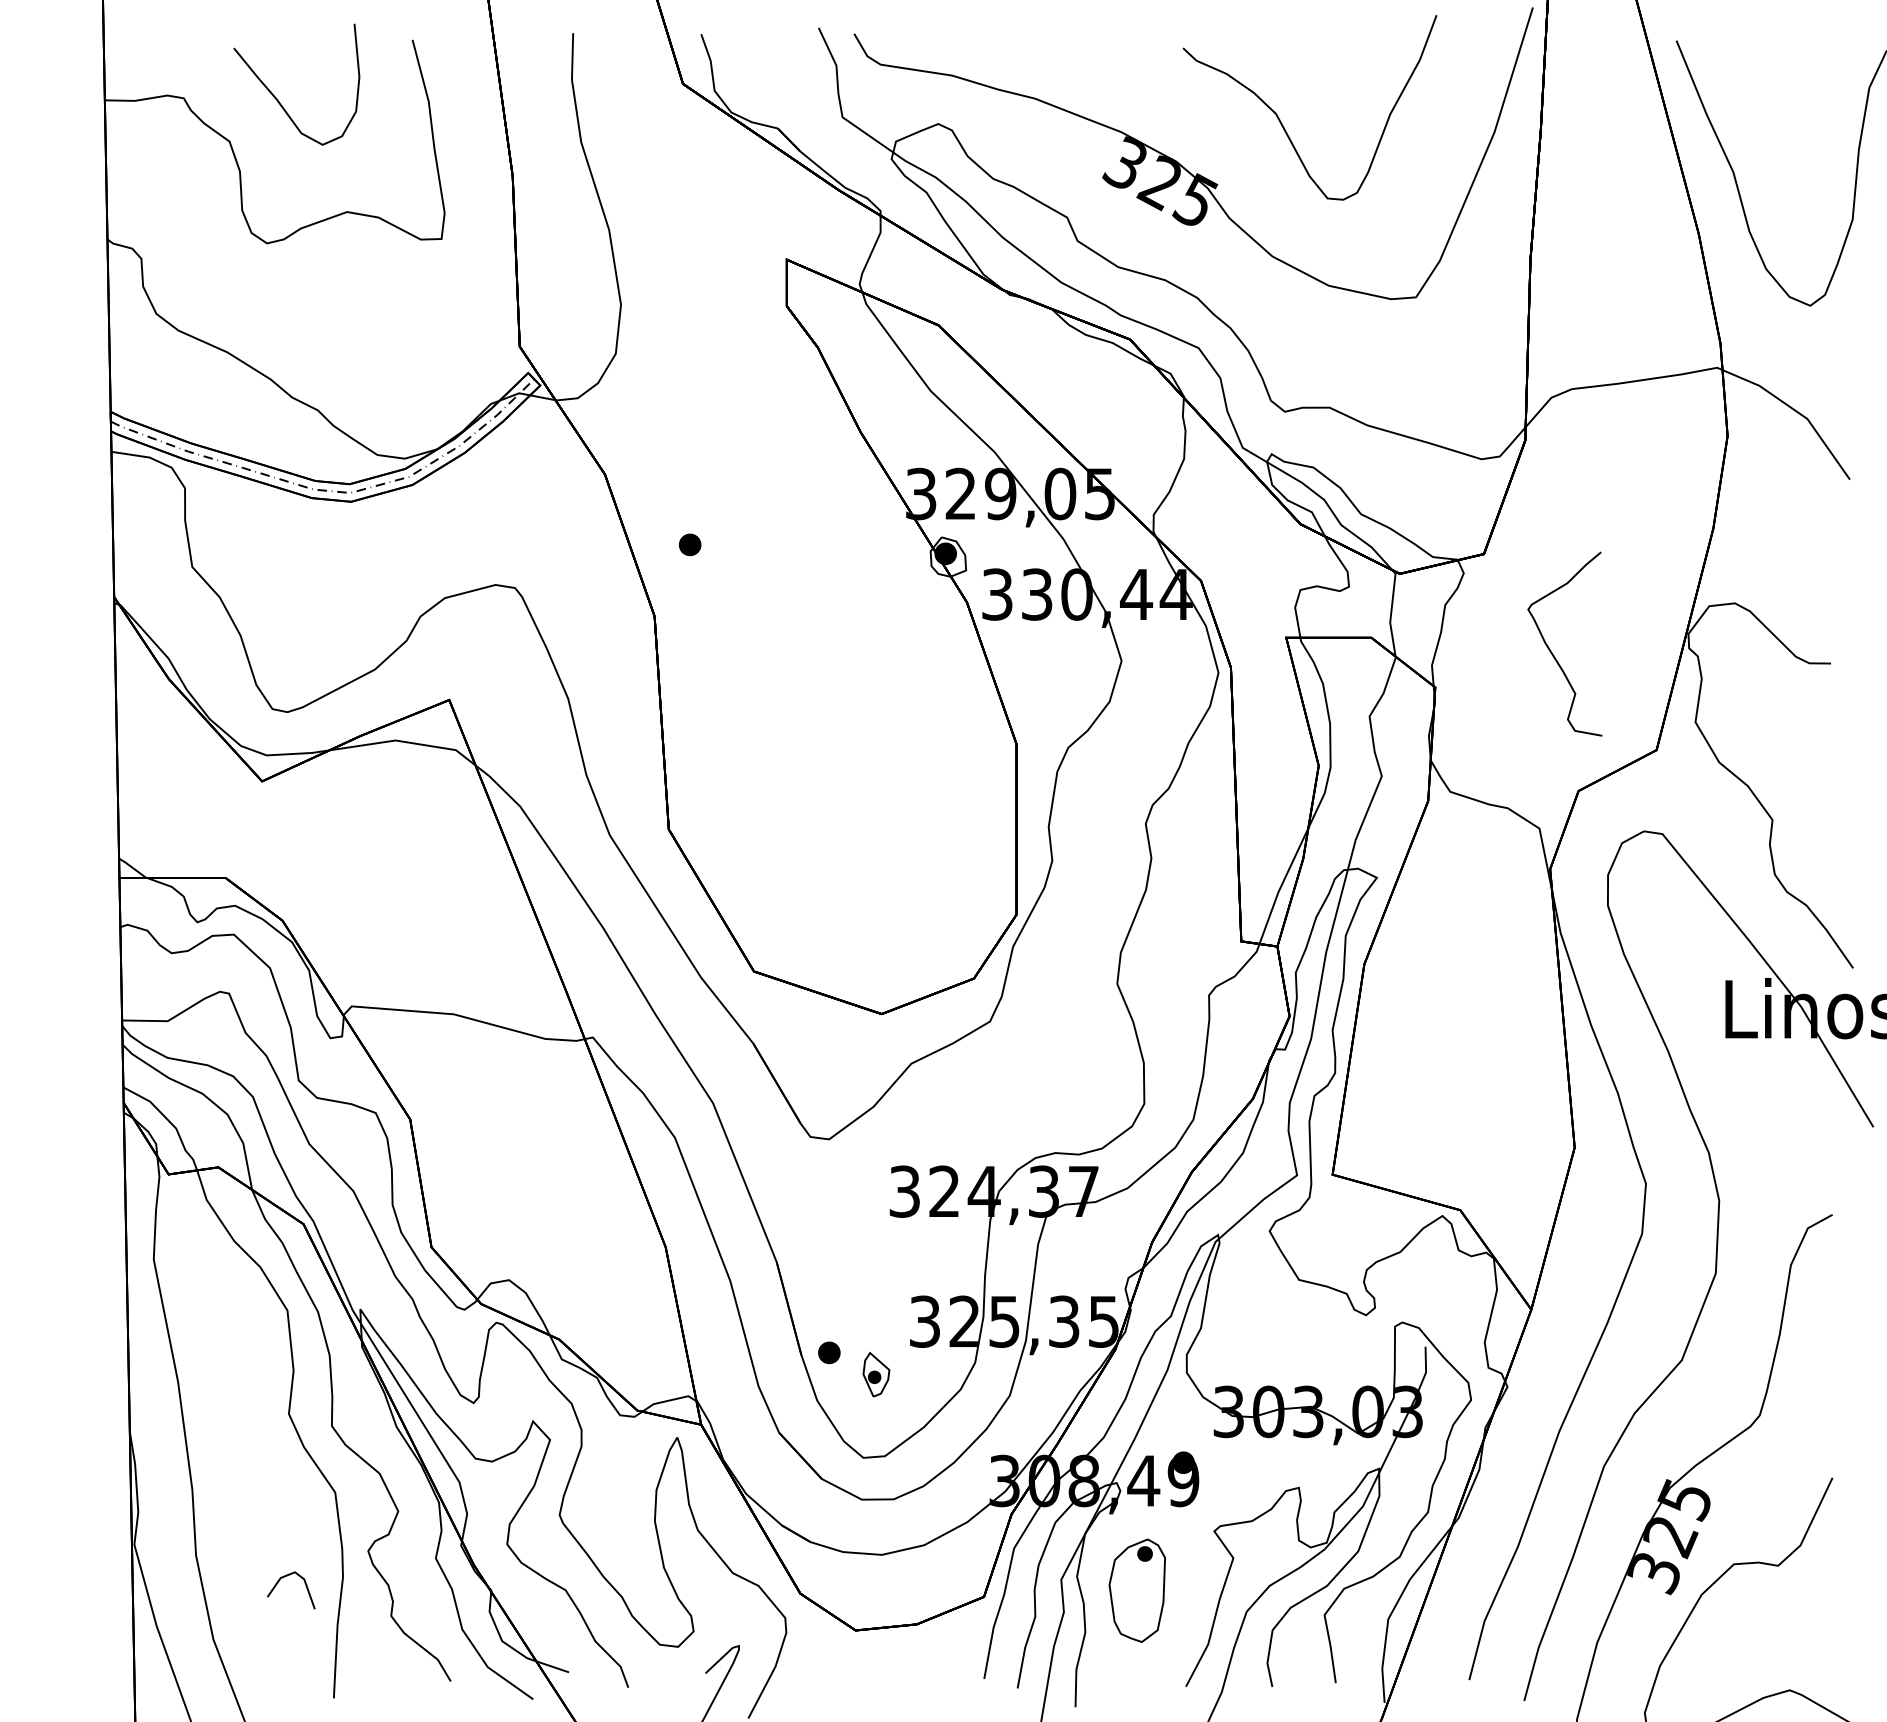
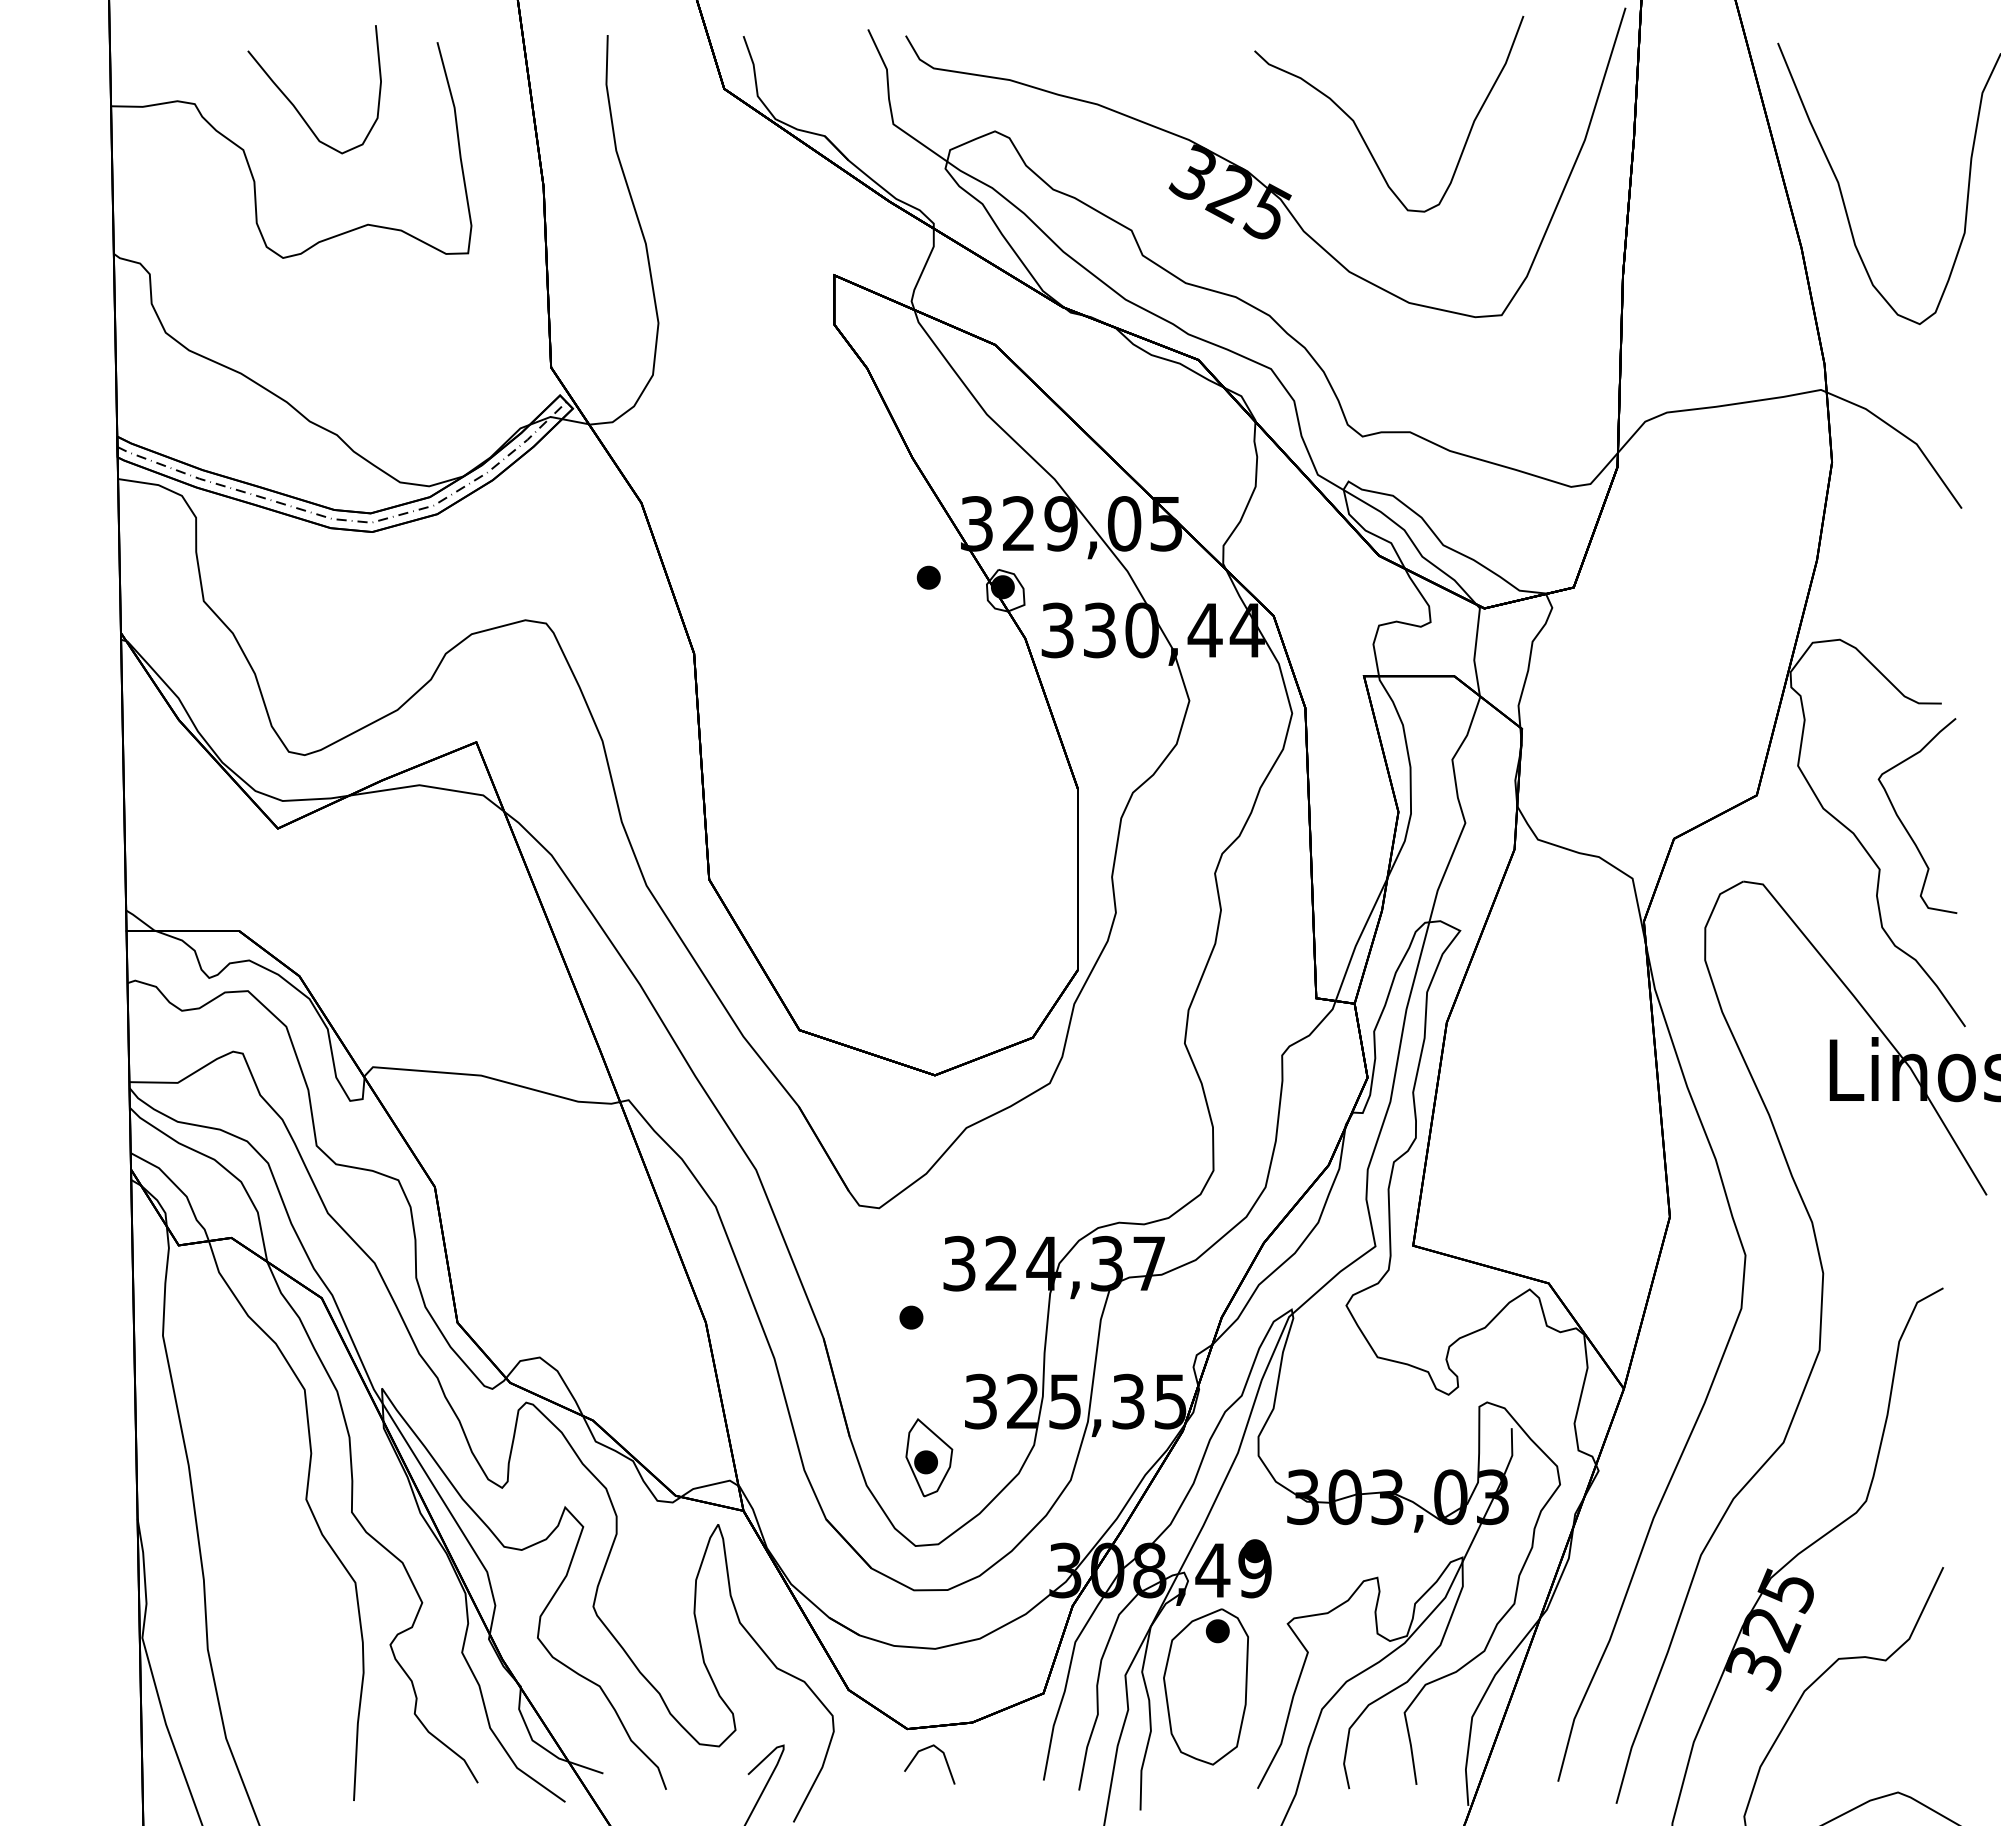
part: (689, 544) -> (928, 577), moved
curve: (1551, 651) -> (1903, 823), moved
part: (829, 1352) -> (911, 1317), moved
part: (876, 1374) -> (929, 1457), size x1.67
line: (285, 1577) -> (923, 1750), moved
part: (1136, 1590) -> (1205, 1686), size x1.43

